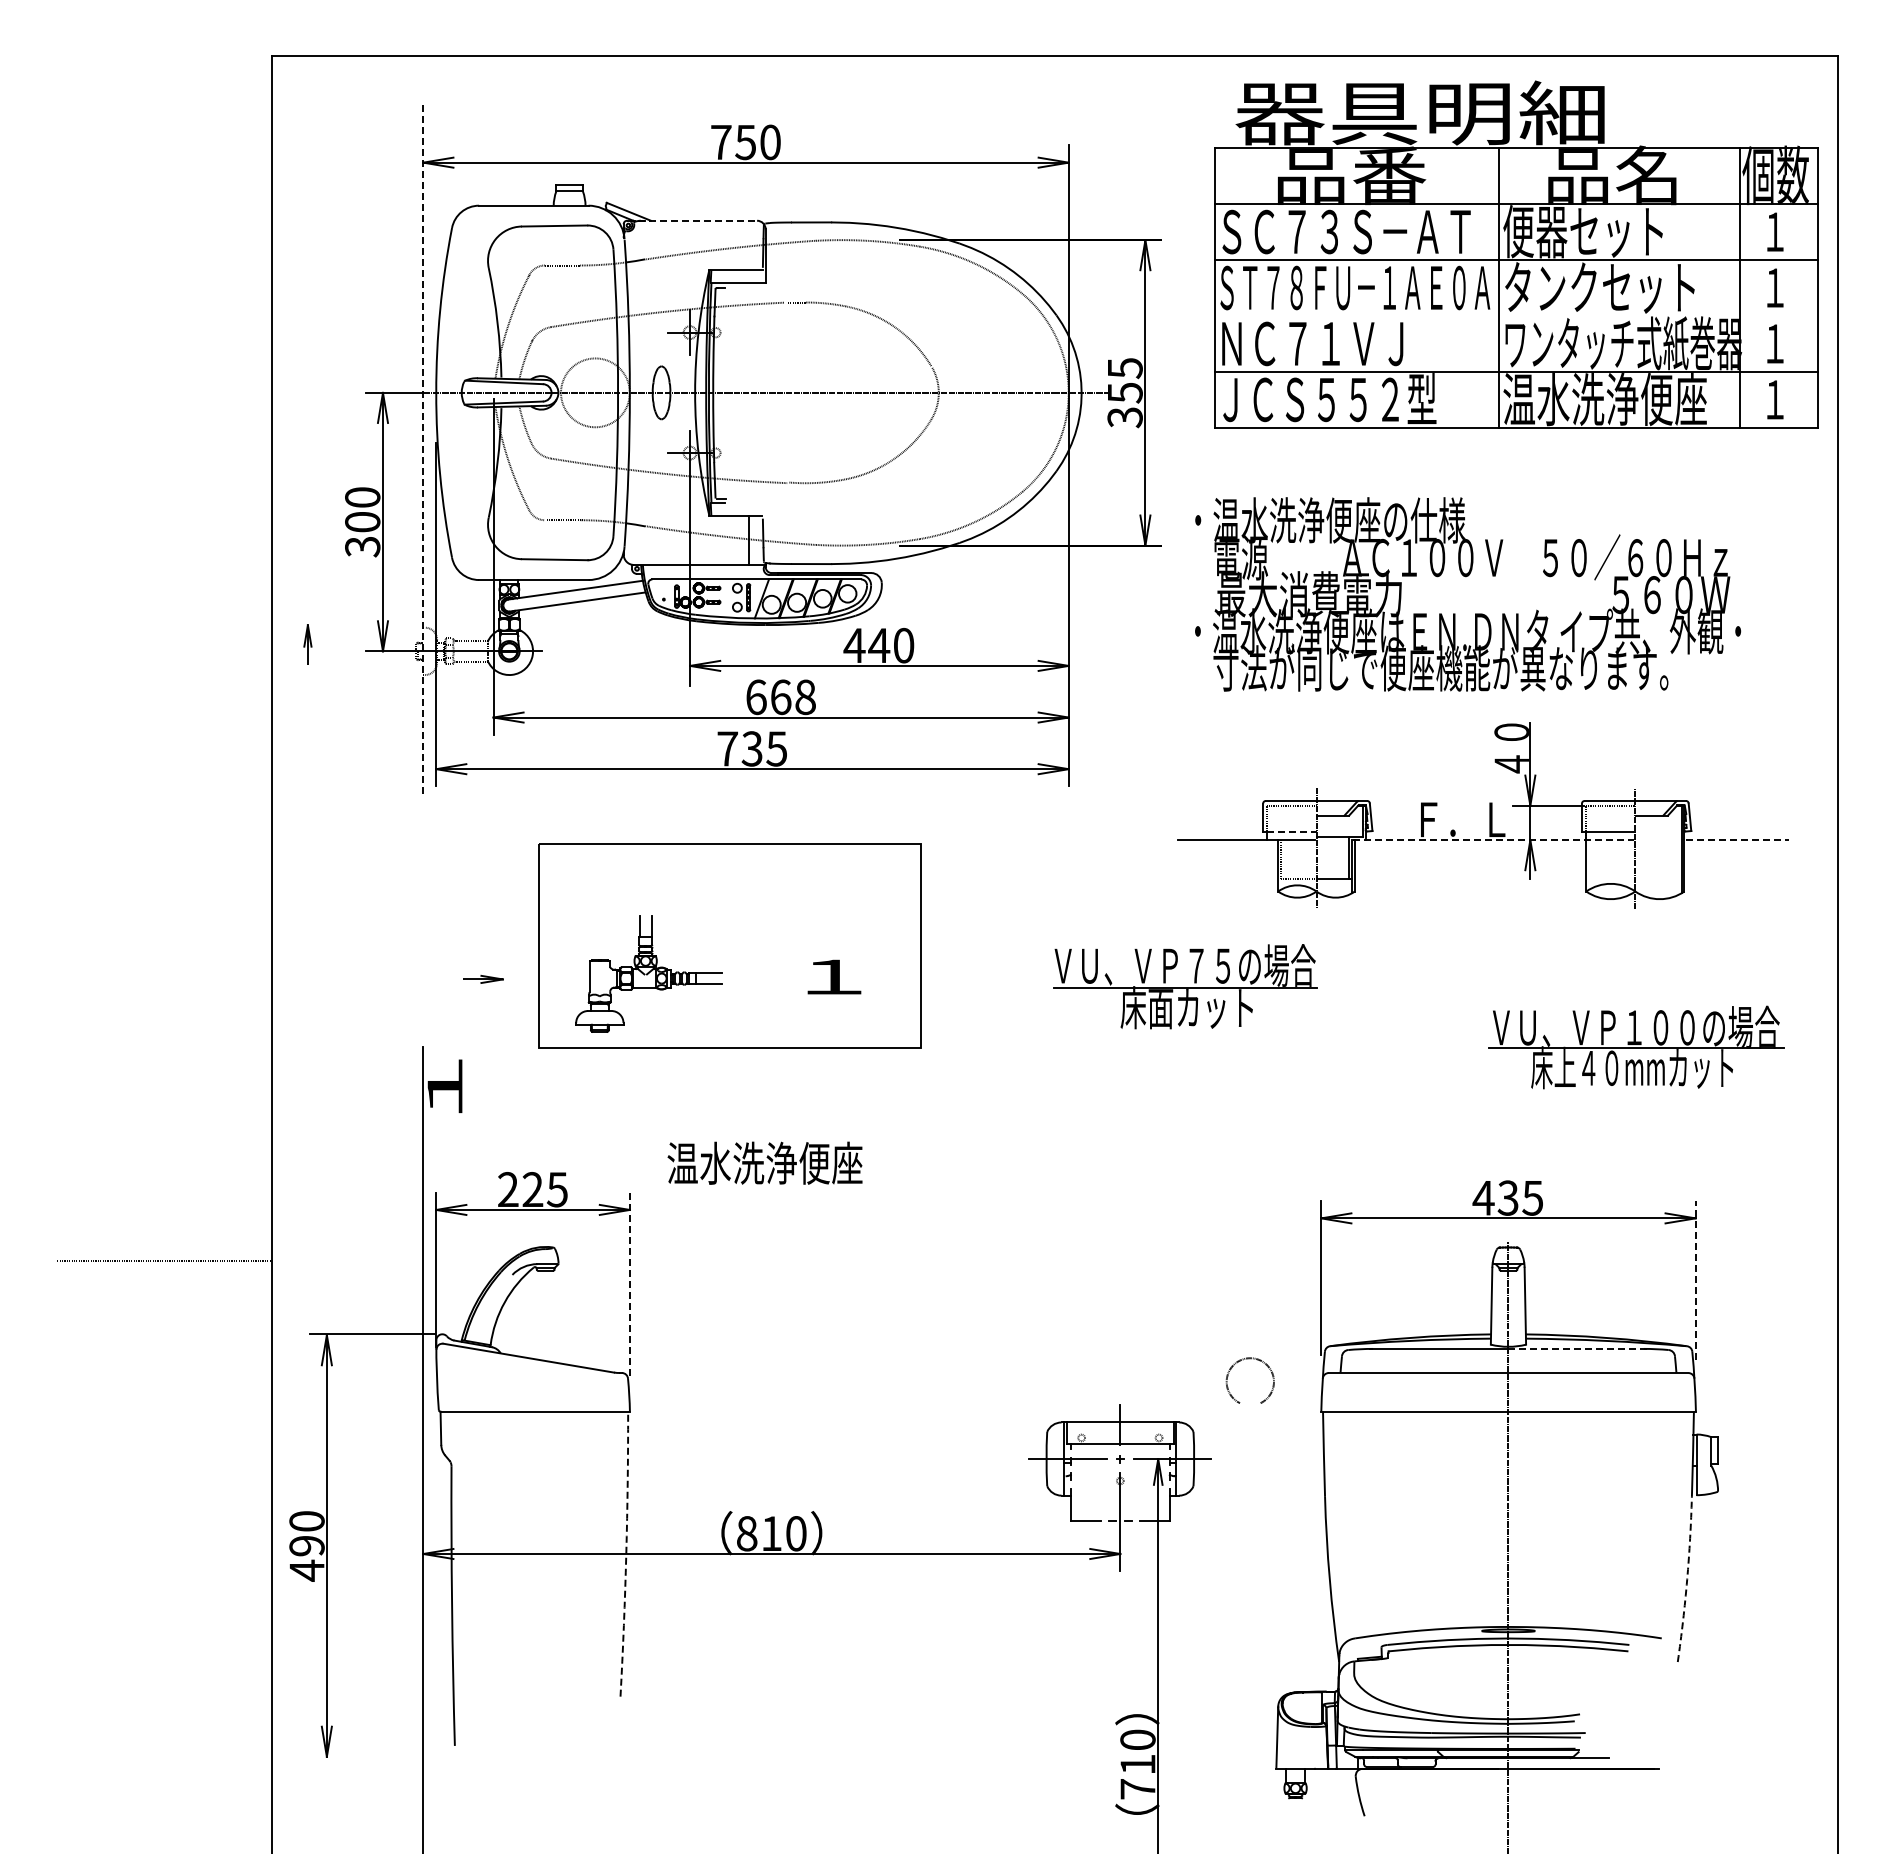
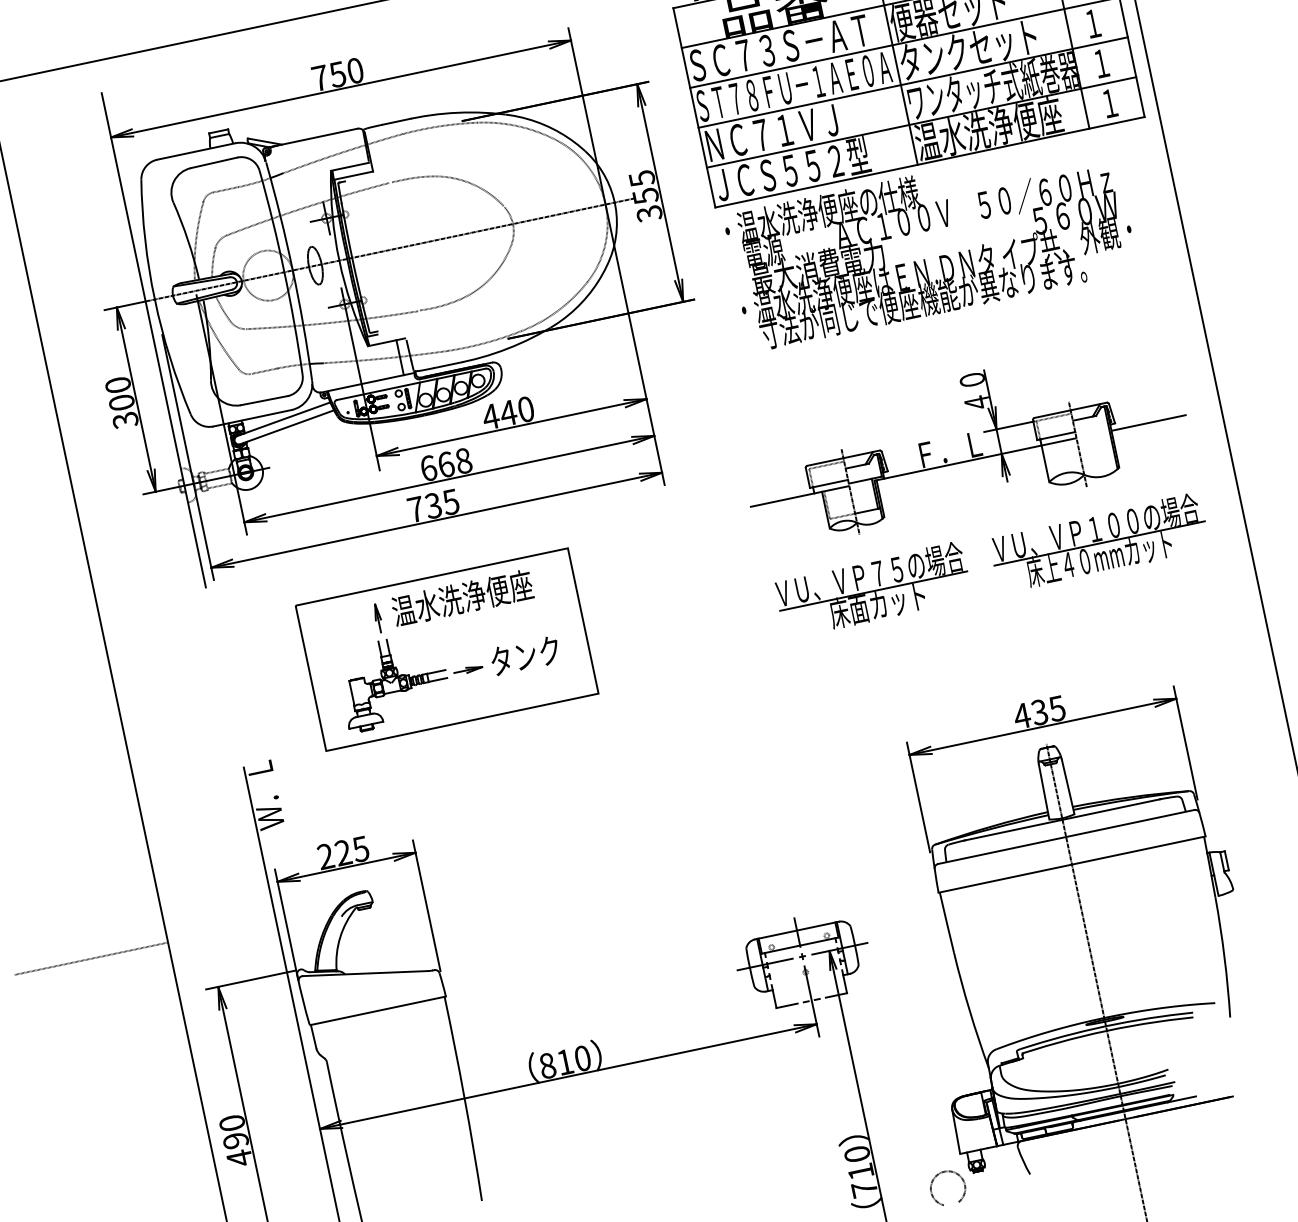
line: (692, 220) -> (311, 138), dashed -> solid
line: (1516, 316) -> (913, 82), added
line: (423, 447) -> (153, 340), dashed -> solid
text: (1468, 594) -> (931, 243), moved
part: (307, 644) -> (377, 618), moved
line: (1291, 831) -> (830, 483), dashed -> solid
line: (1494, 840) -> (976, 459), dashed -> solid
line: (1737, 840) -> (1149, 423), dashed -> solid
text: (832, 976) -> (524, 655), １ -> タンク
part: (483, 979) -> (468, 670), moved
part: (1185, 986) -> (873, 589), moved
part: (1636, 1047) -> (1099, 543), moved
text: (444, 1090) -> (265, 795), １ -> Ｗ．Ｌ
text: (764, 1162) -> (462, 597), moved
line: (1695, 1279) -> (1185, 742), dashed -> solid
line: (629, 1284) -> (426, 905), dashed -> solid
line: (1576, 1348) -> (1110, 809), dashed -> solid
arc: (1237, 1363) -> (936, 1177), moved
arc: (626, 1554) -> (464, 1098), dashed -> solid
arc: (1687, 1579) -> (1224, 957), dashed -> solid

